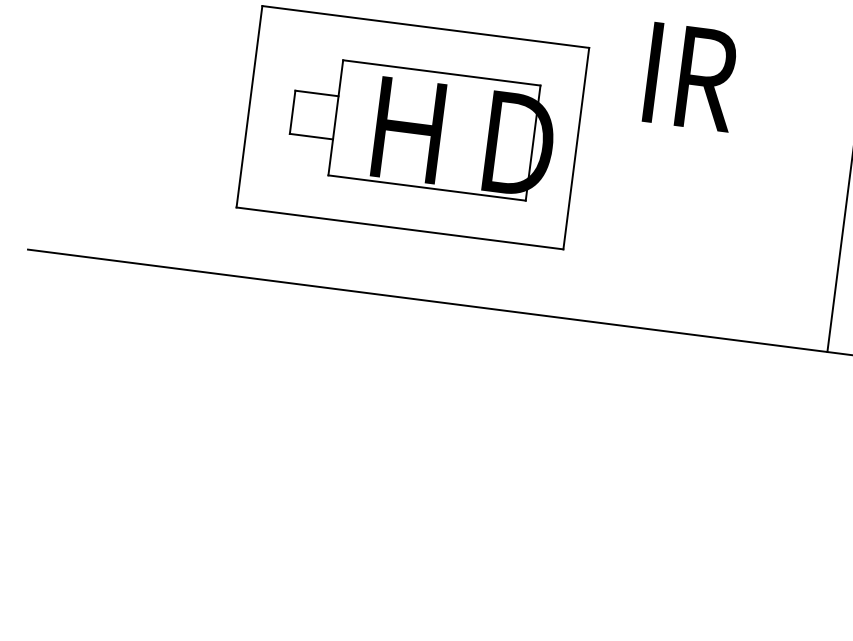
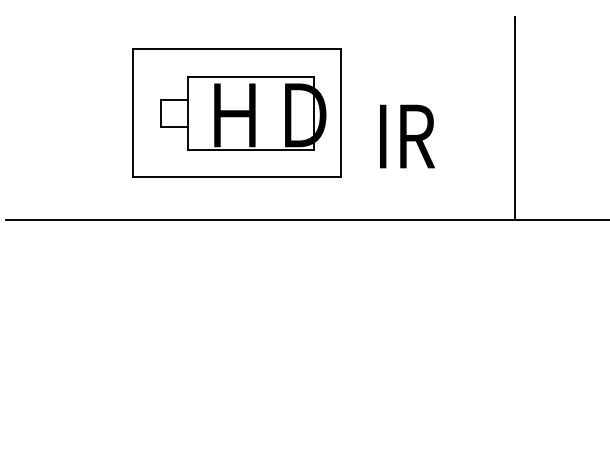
text: (691, 77) -> (407, 136), moved

